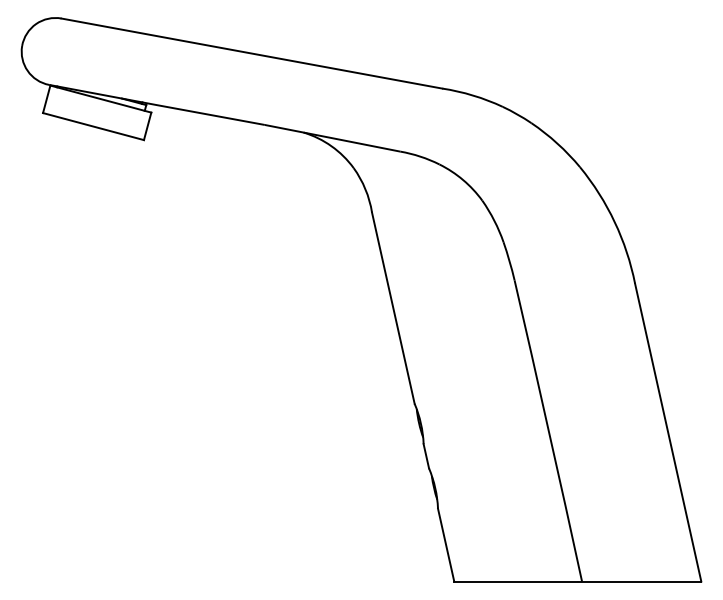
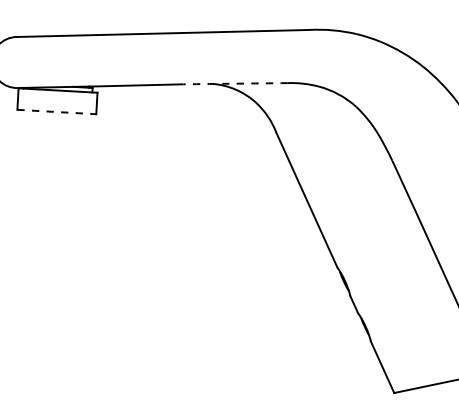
line: (94, 126) -> (57, 111), solid -> dashed
arc: (332, 138) -> (235, 83), solid -> dashed

